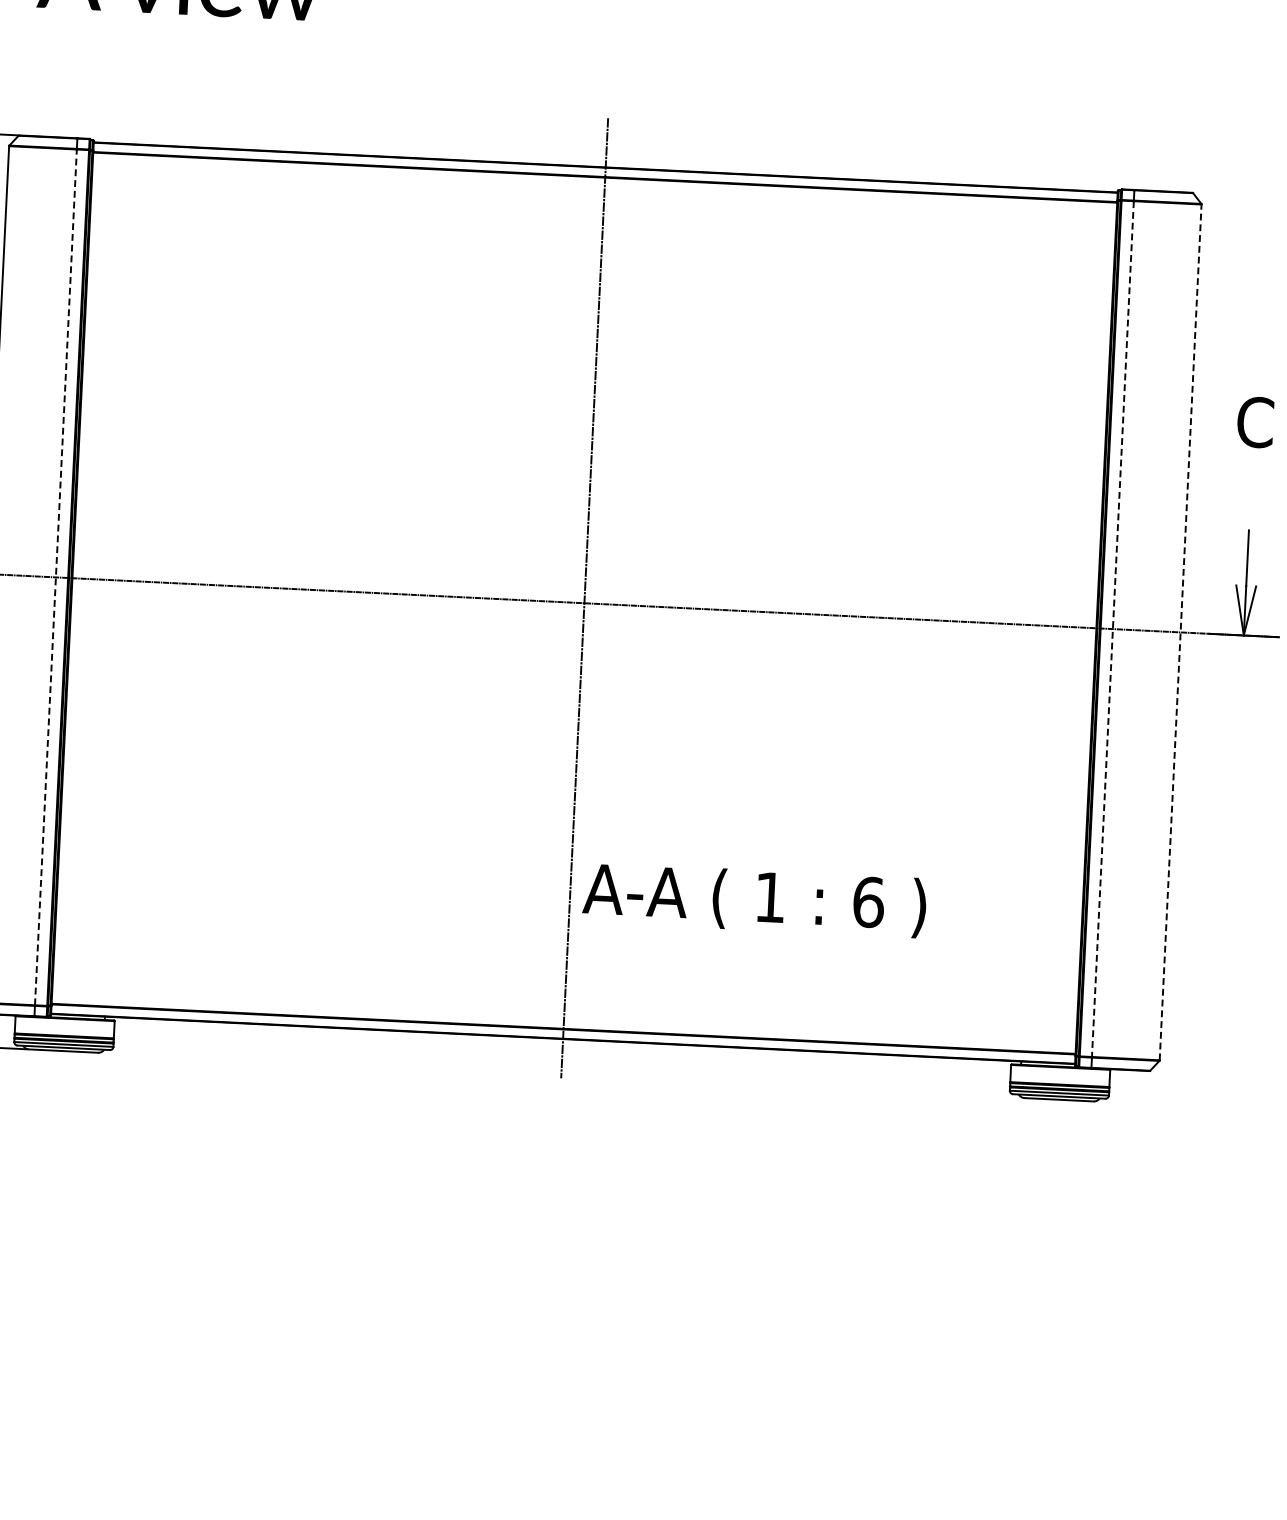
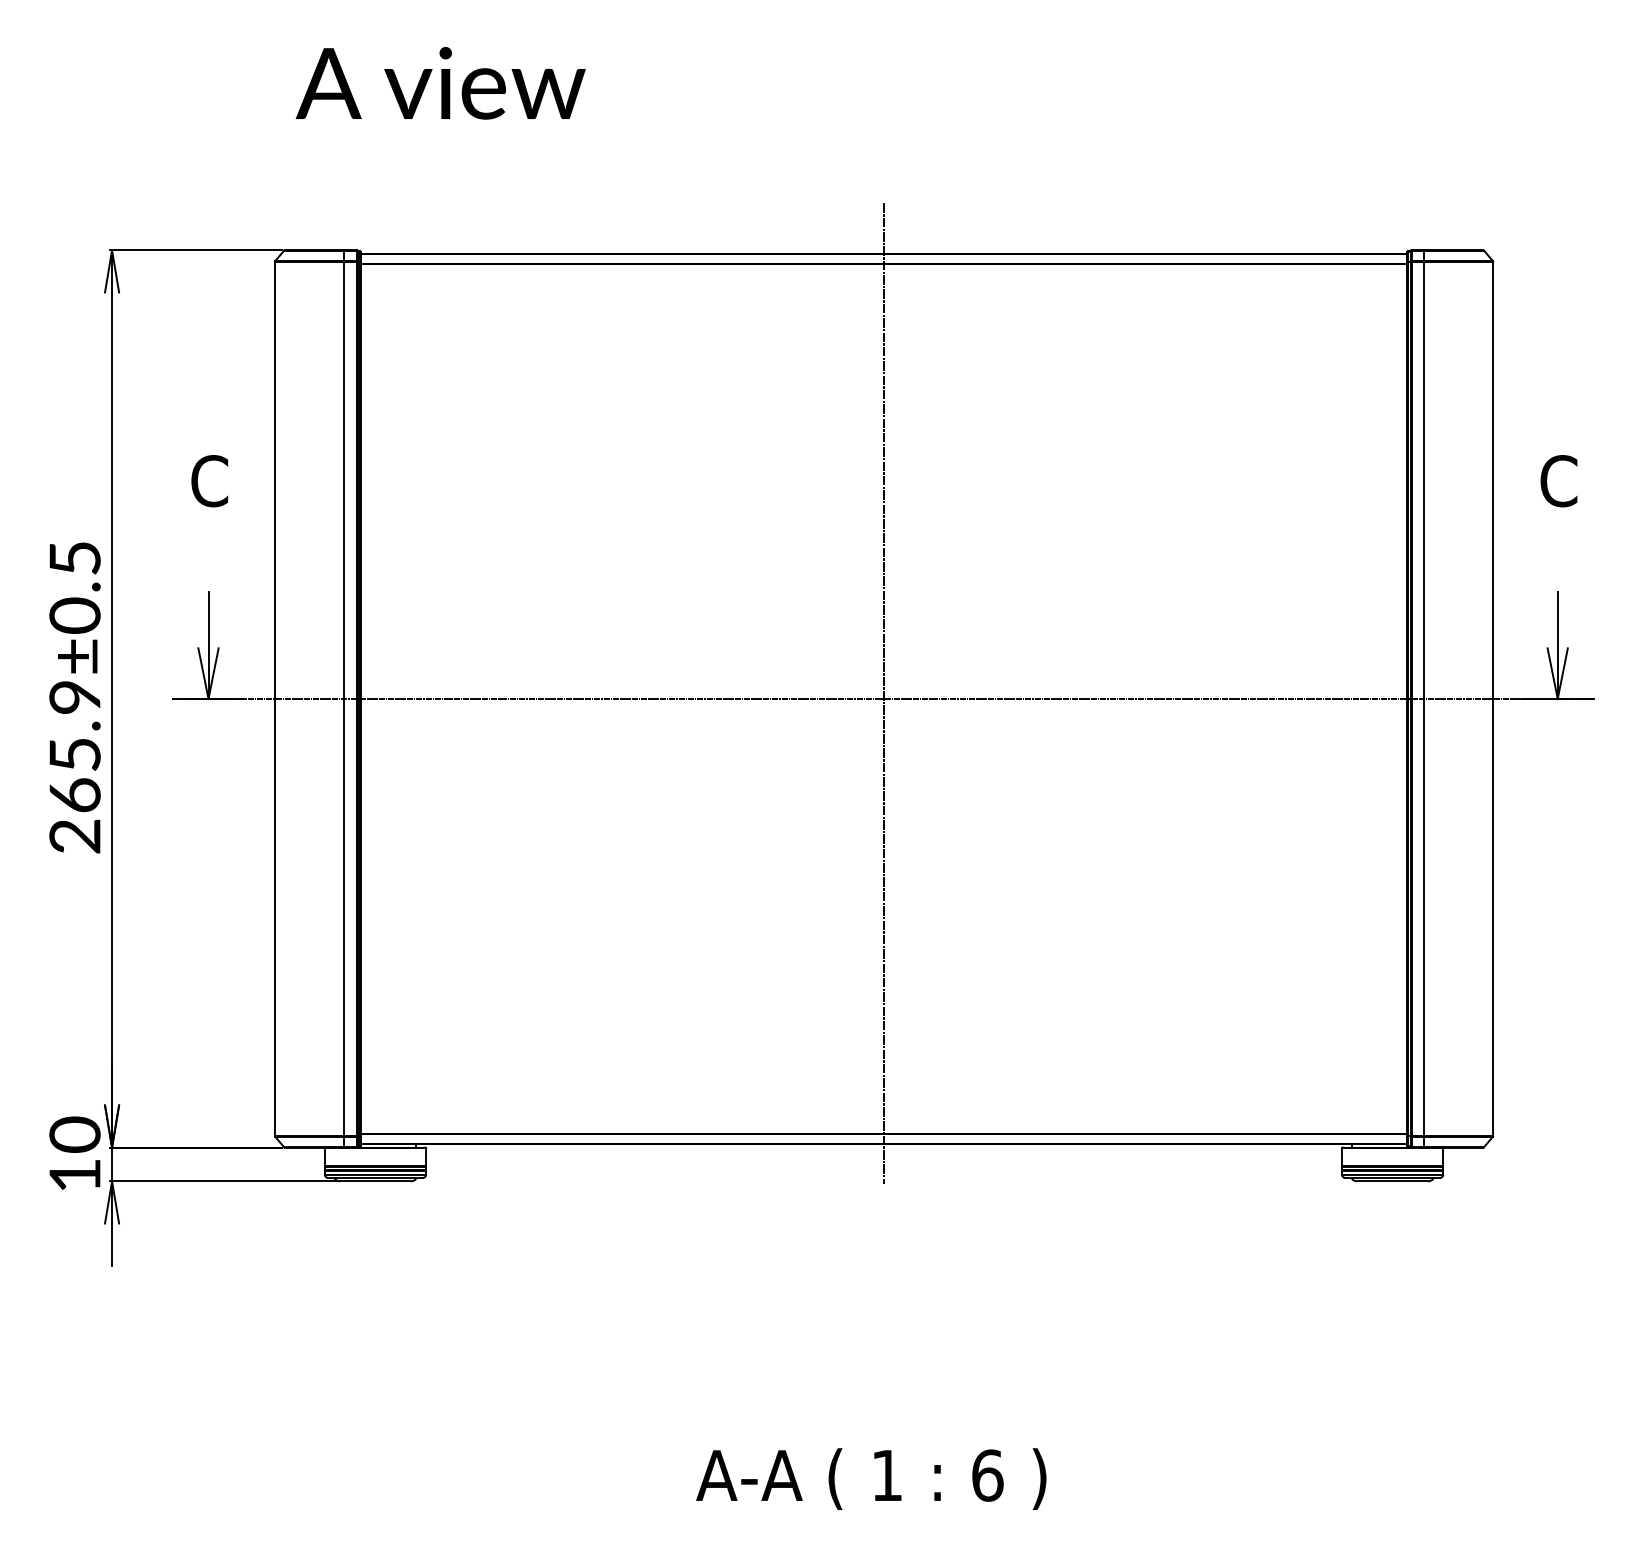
line: (56, 576) -> (344, 698), dashed -> solid
line: (1113, 629) -> (1424, 699), dashed -> solid
line: (1180, 631) -> (1493, 698), dashed -> solid
text: (754, 899) -> (871, 1478), moved

